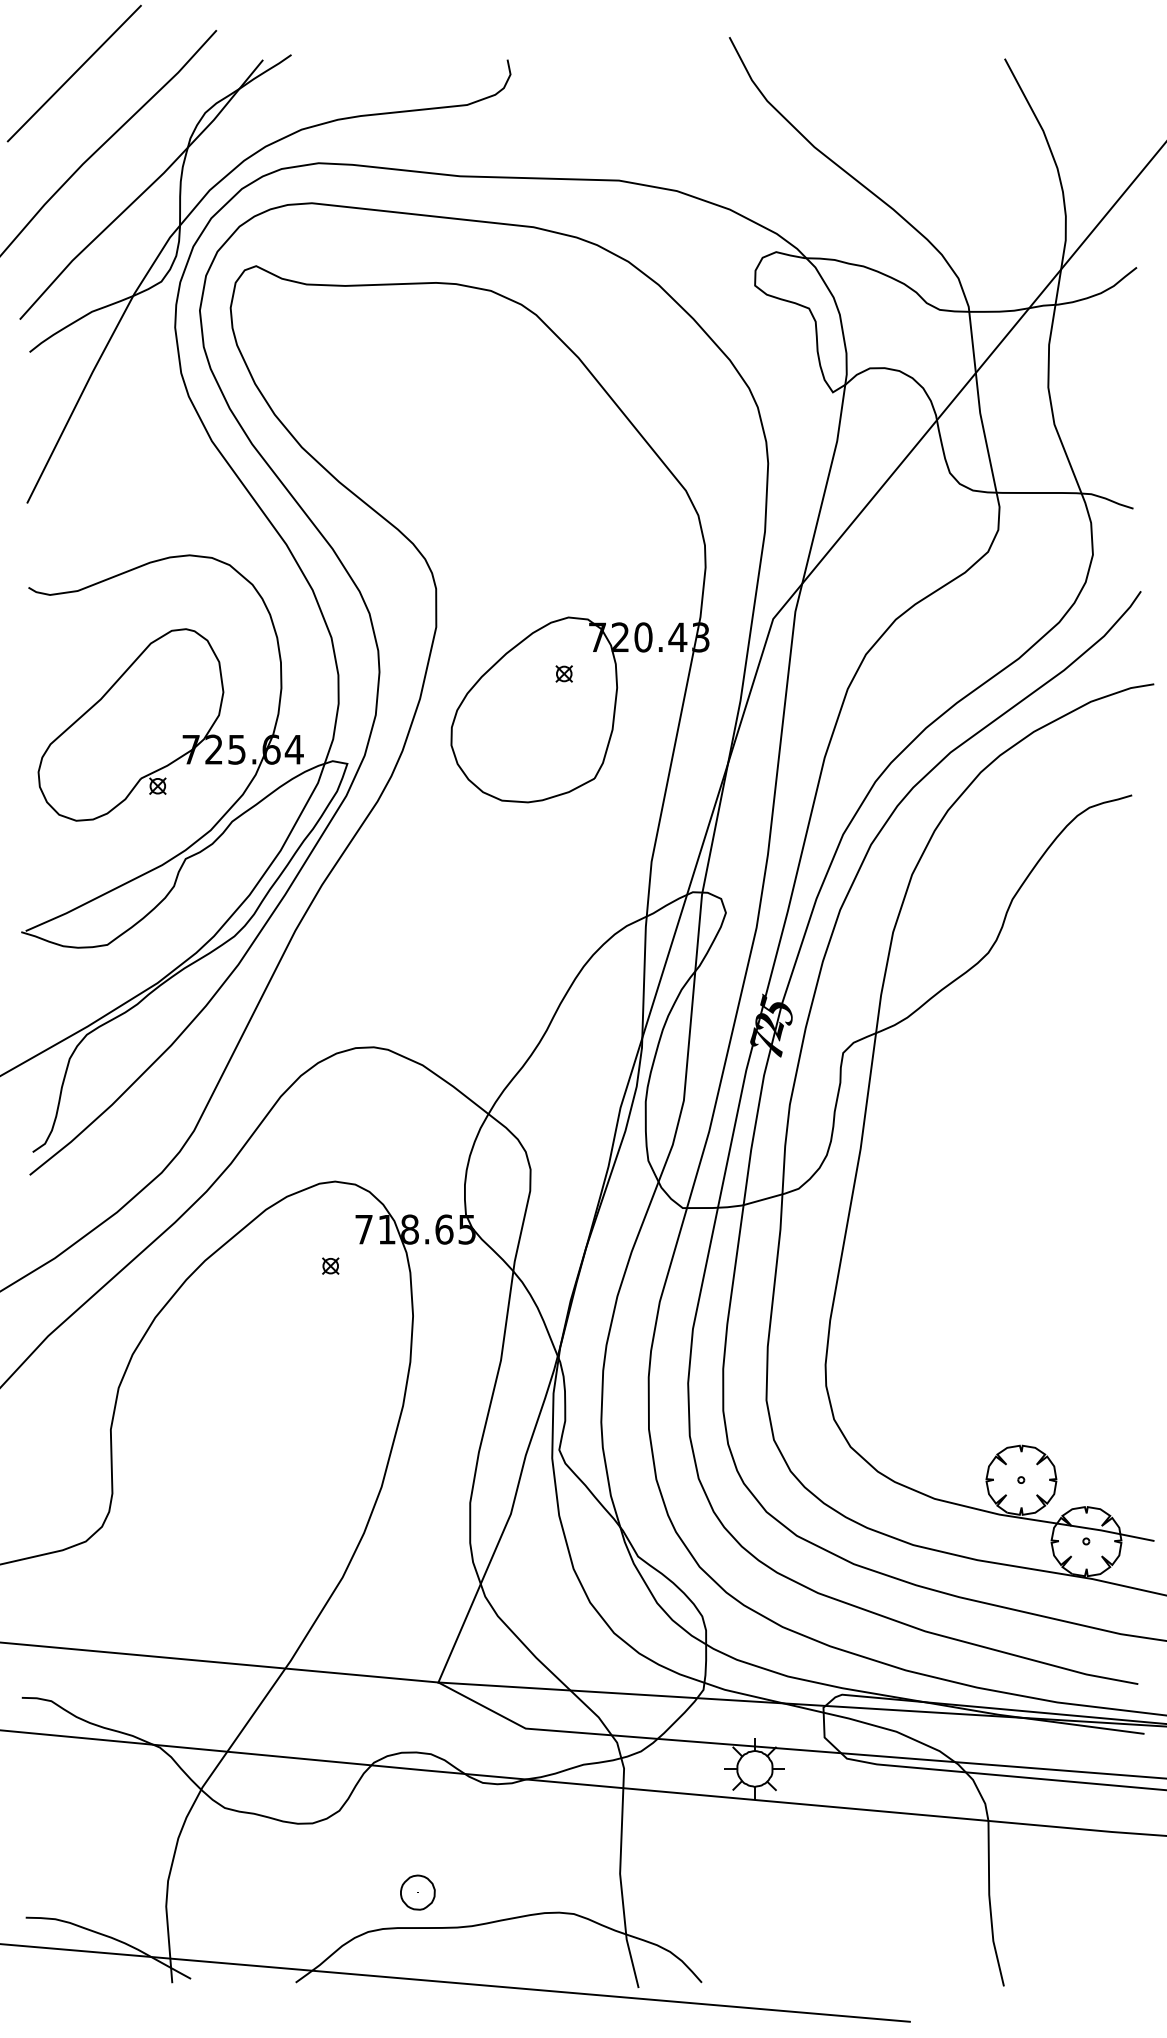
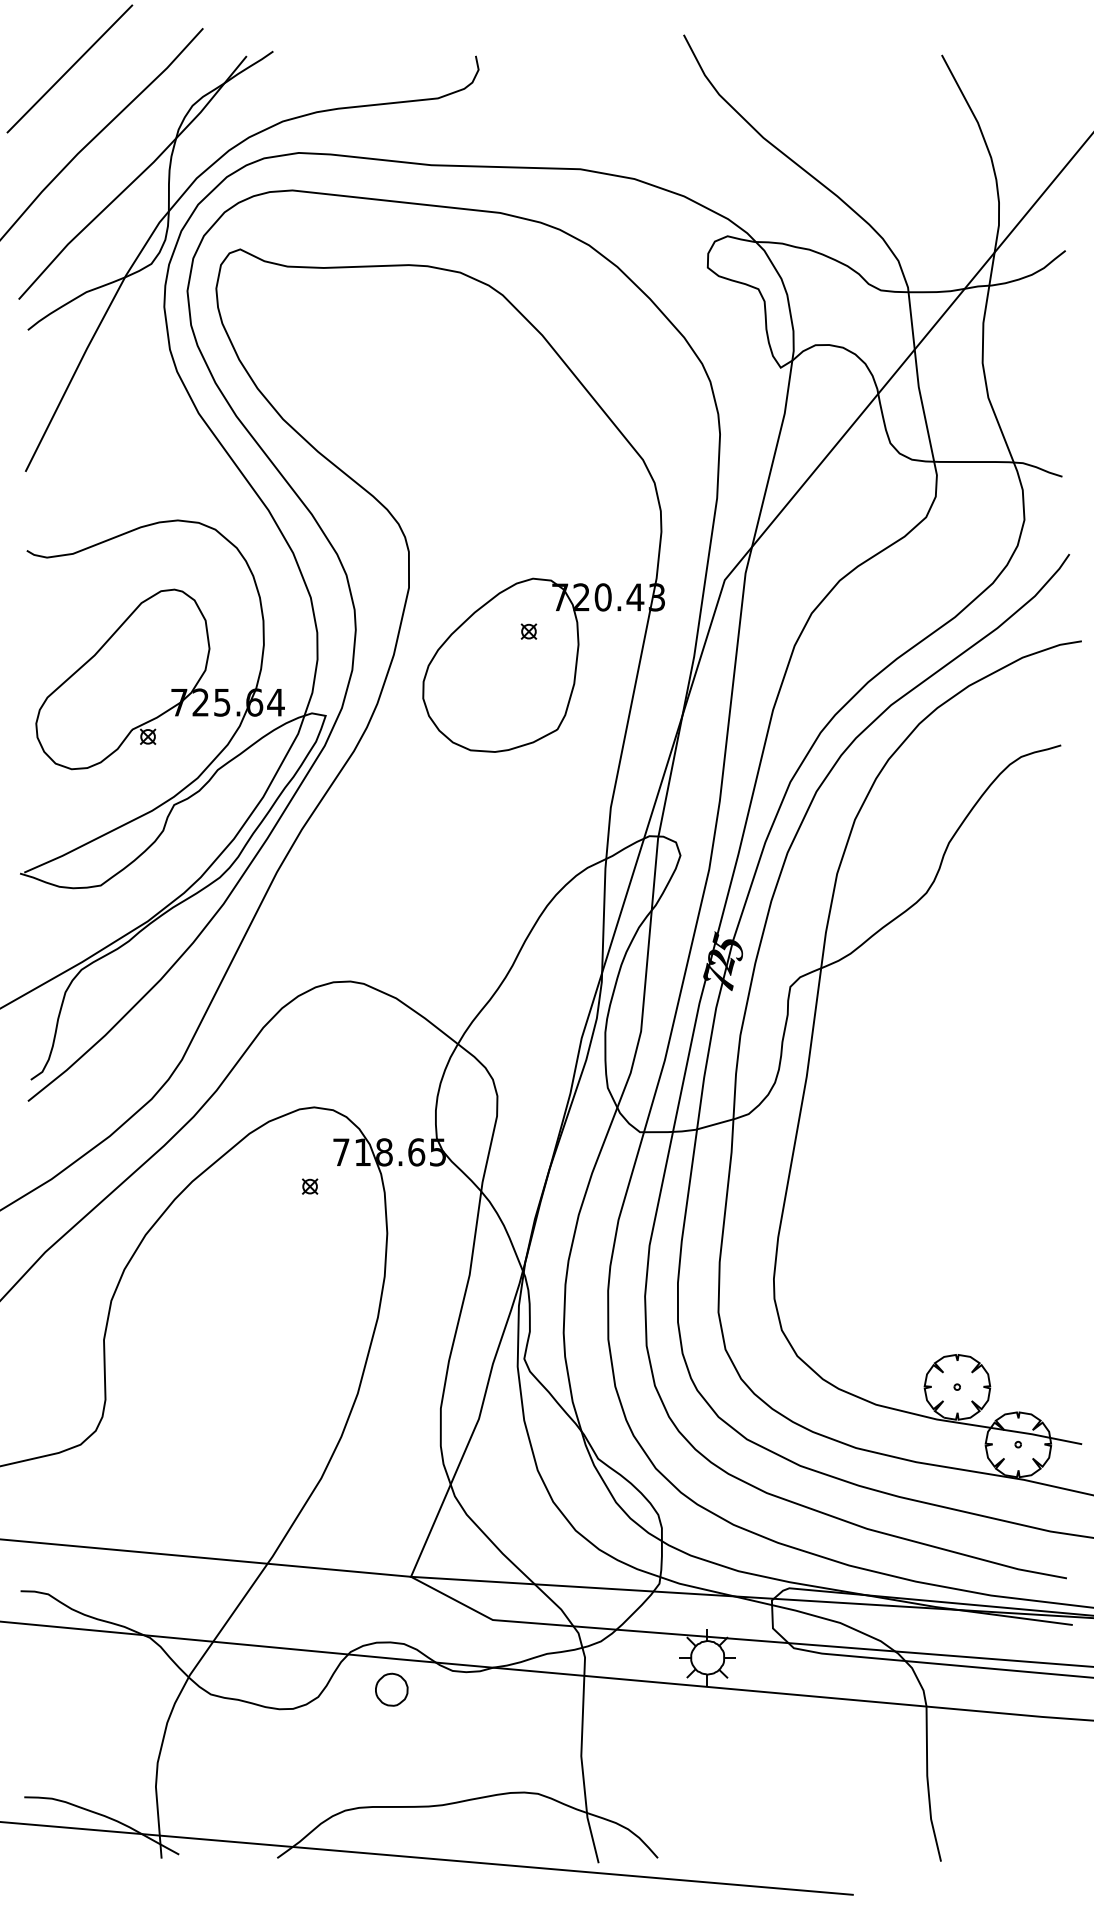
part: (417, 1892) -> (391, 1689), moved

